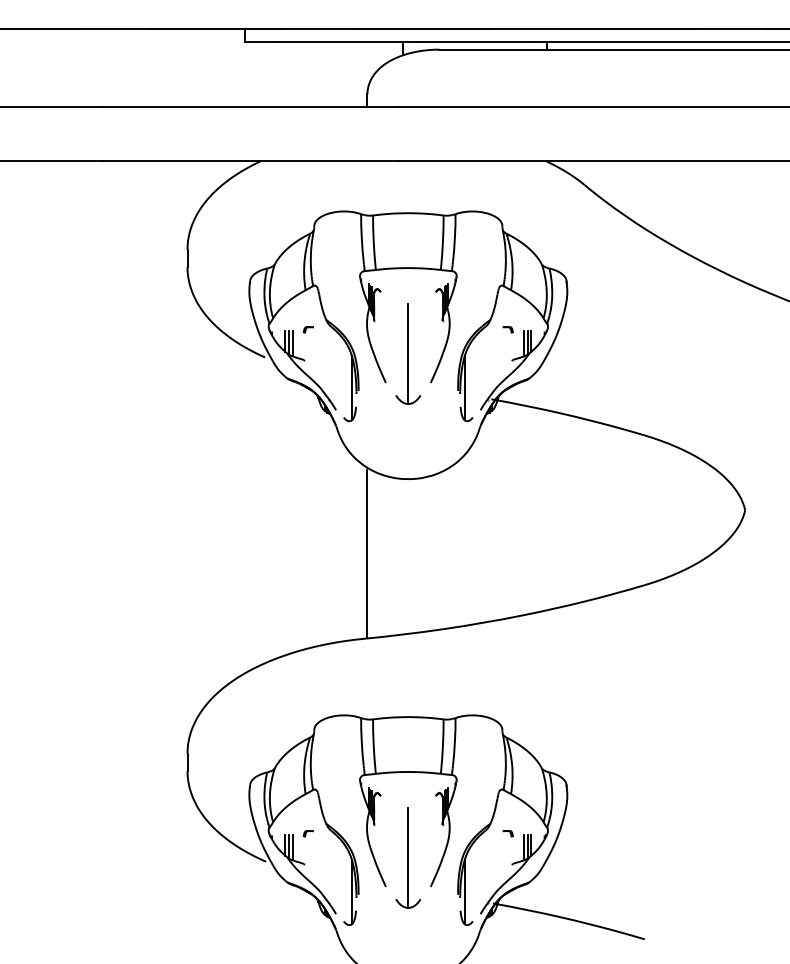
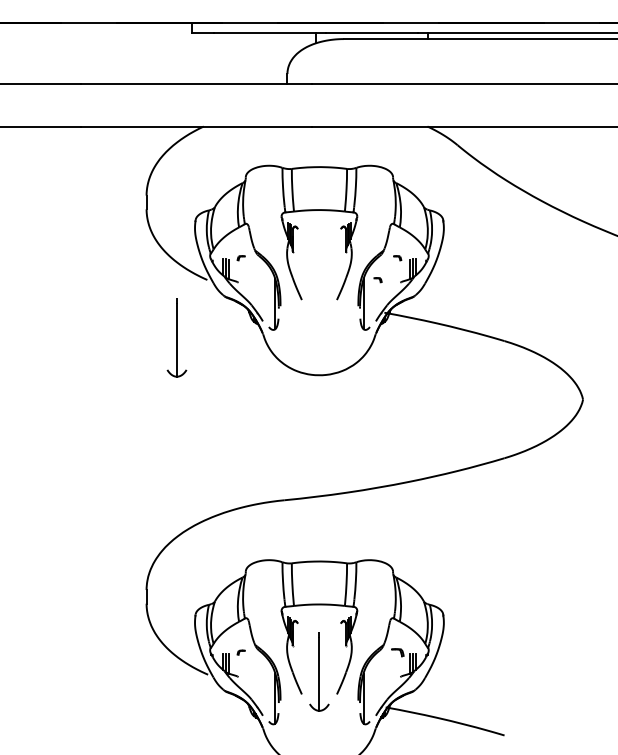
part: (408, 353) -> (177, 337), moved
part: (482, 357) -> (377, 280), added
line: (367, 554) -> (287, 434), removed
part: (507, 833) -> (397, 652), size x1.6

